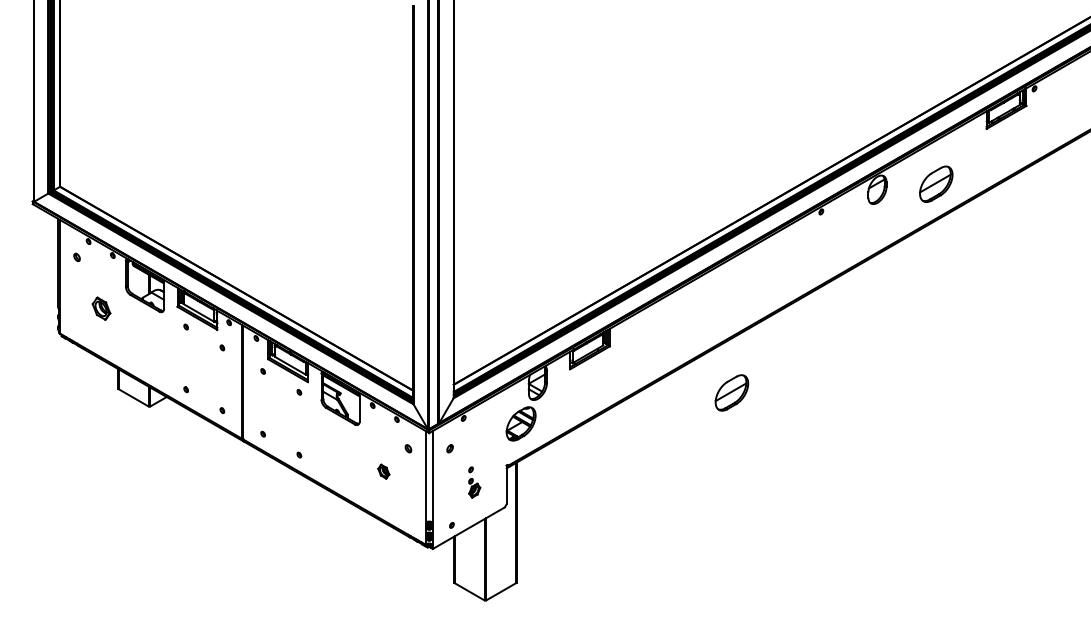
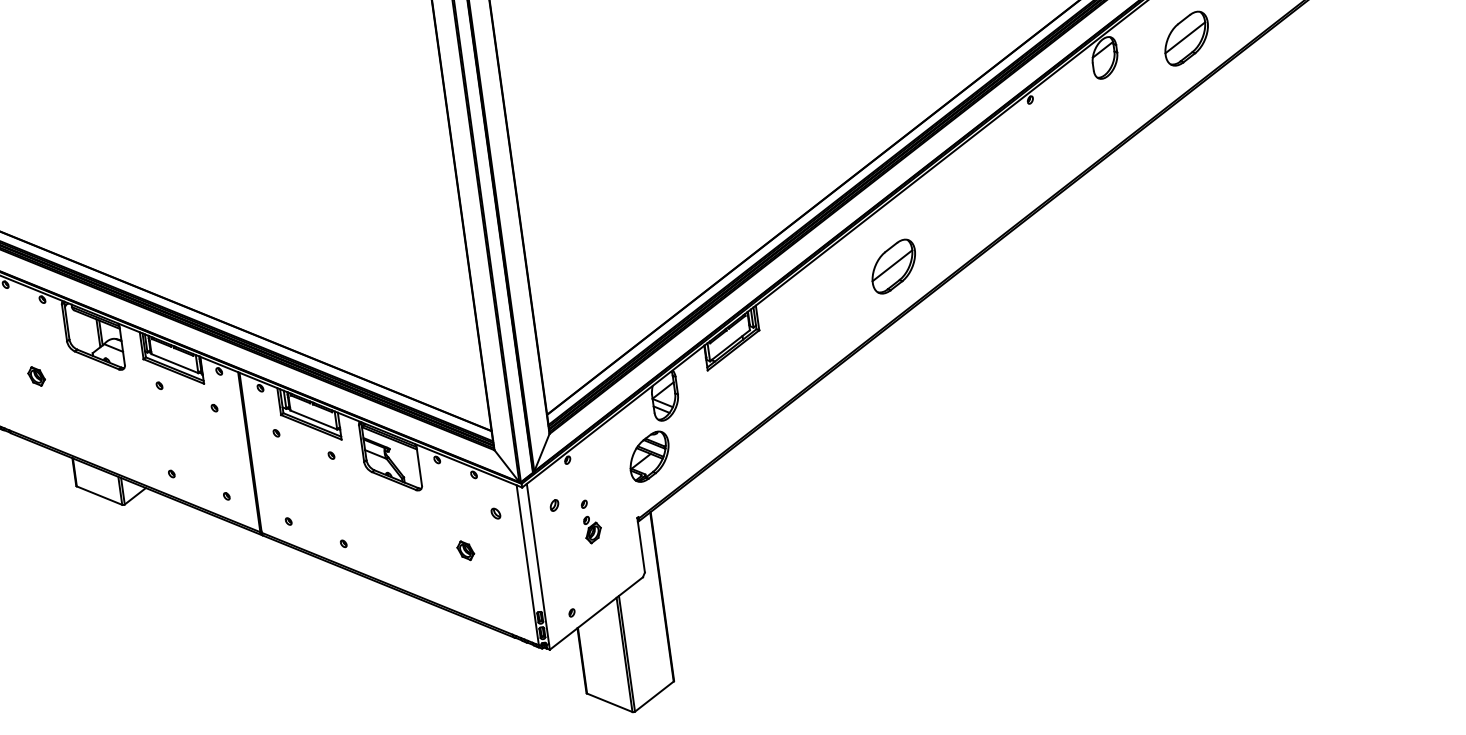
part: (100, 308) -> (35, 376), size x0.62
part: (731, 392) -> (893, 266), moved
part: (474, 482) -> (591, 521), moved

